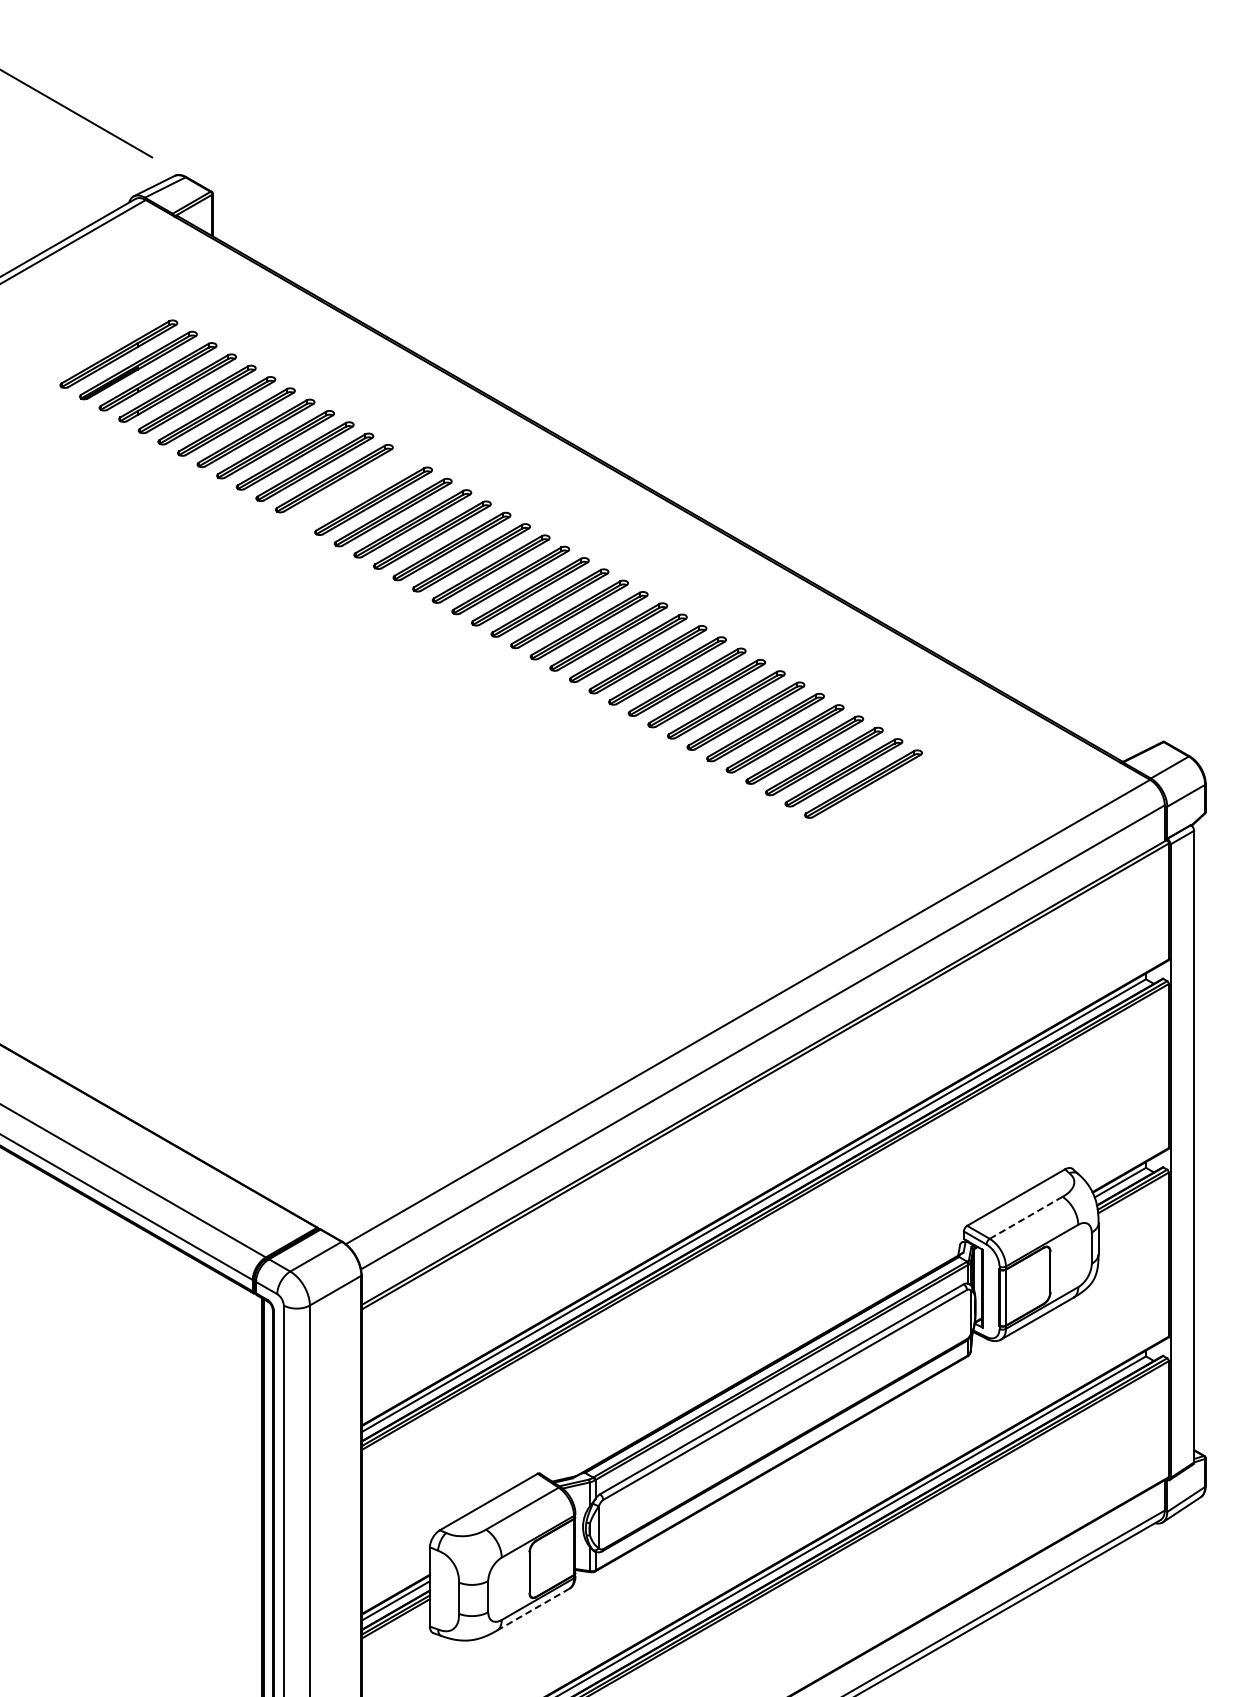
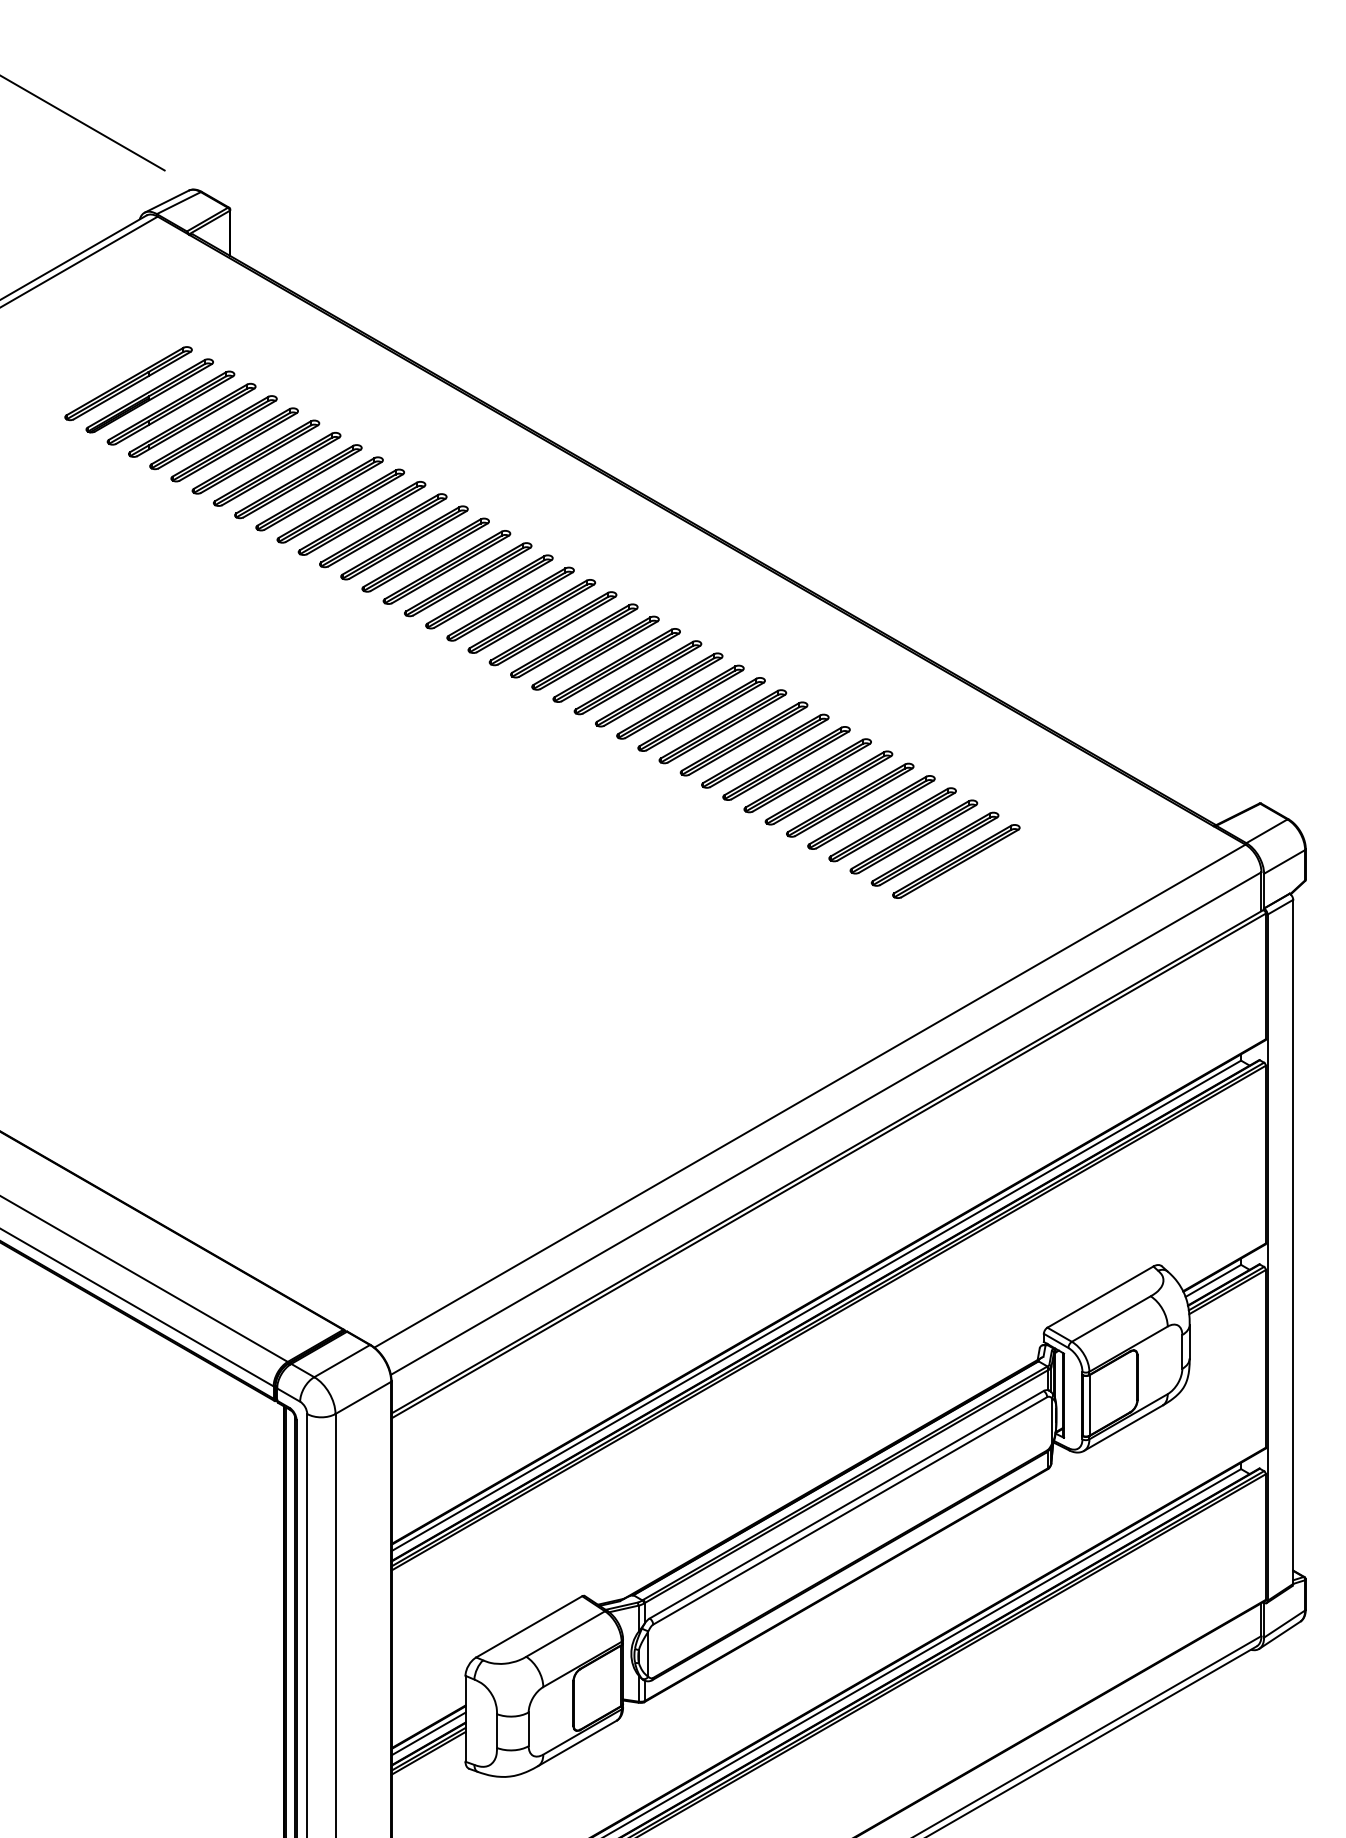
part: (353, 489) -> (382, 530), added
part: (882, 795) -> (955, 861), added
line: (1025, 1218) -> (1110, 1319), dashed -> solid
line: (533, 1609) -> (577, 1743), dashed -> solid

